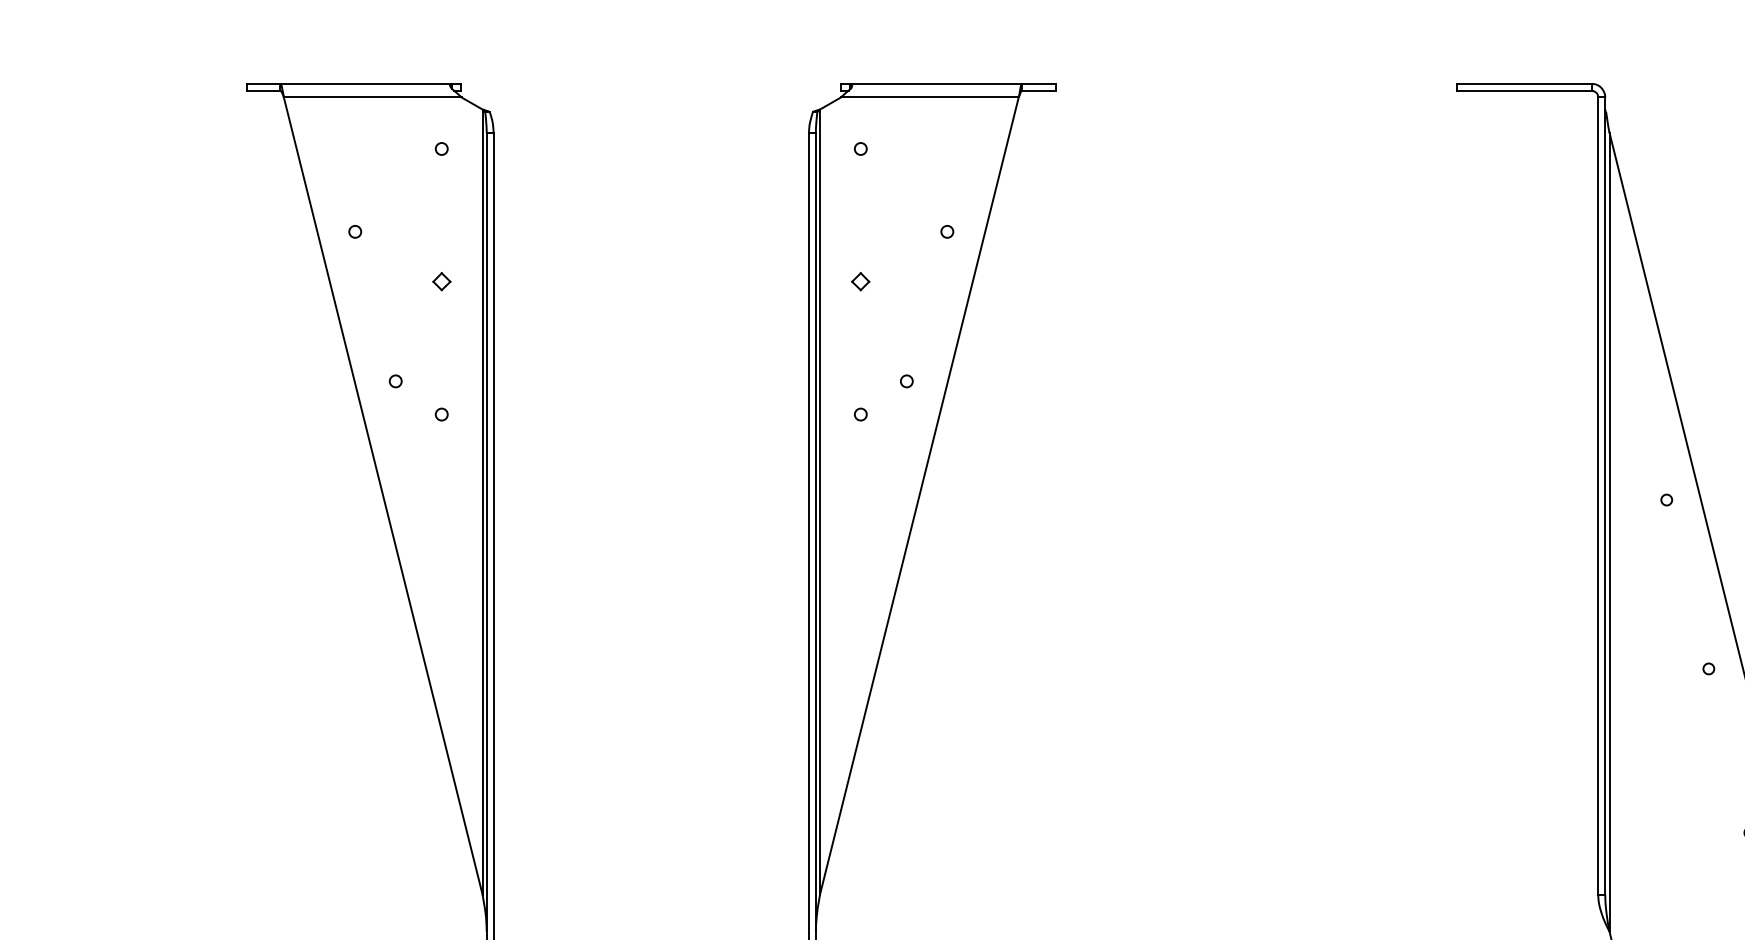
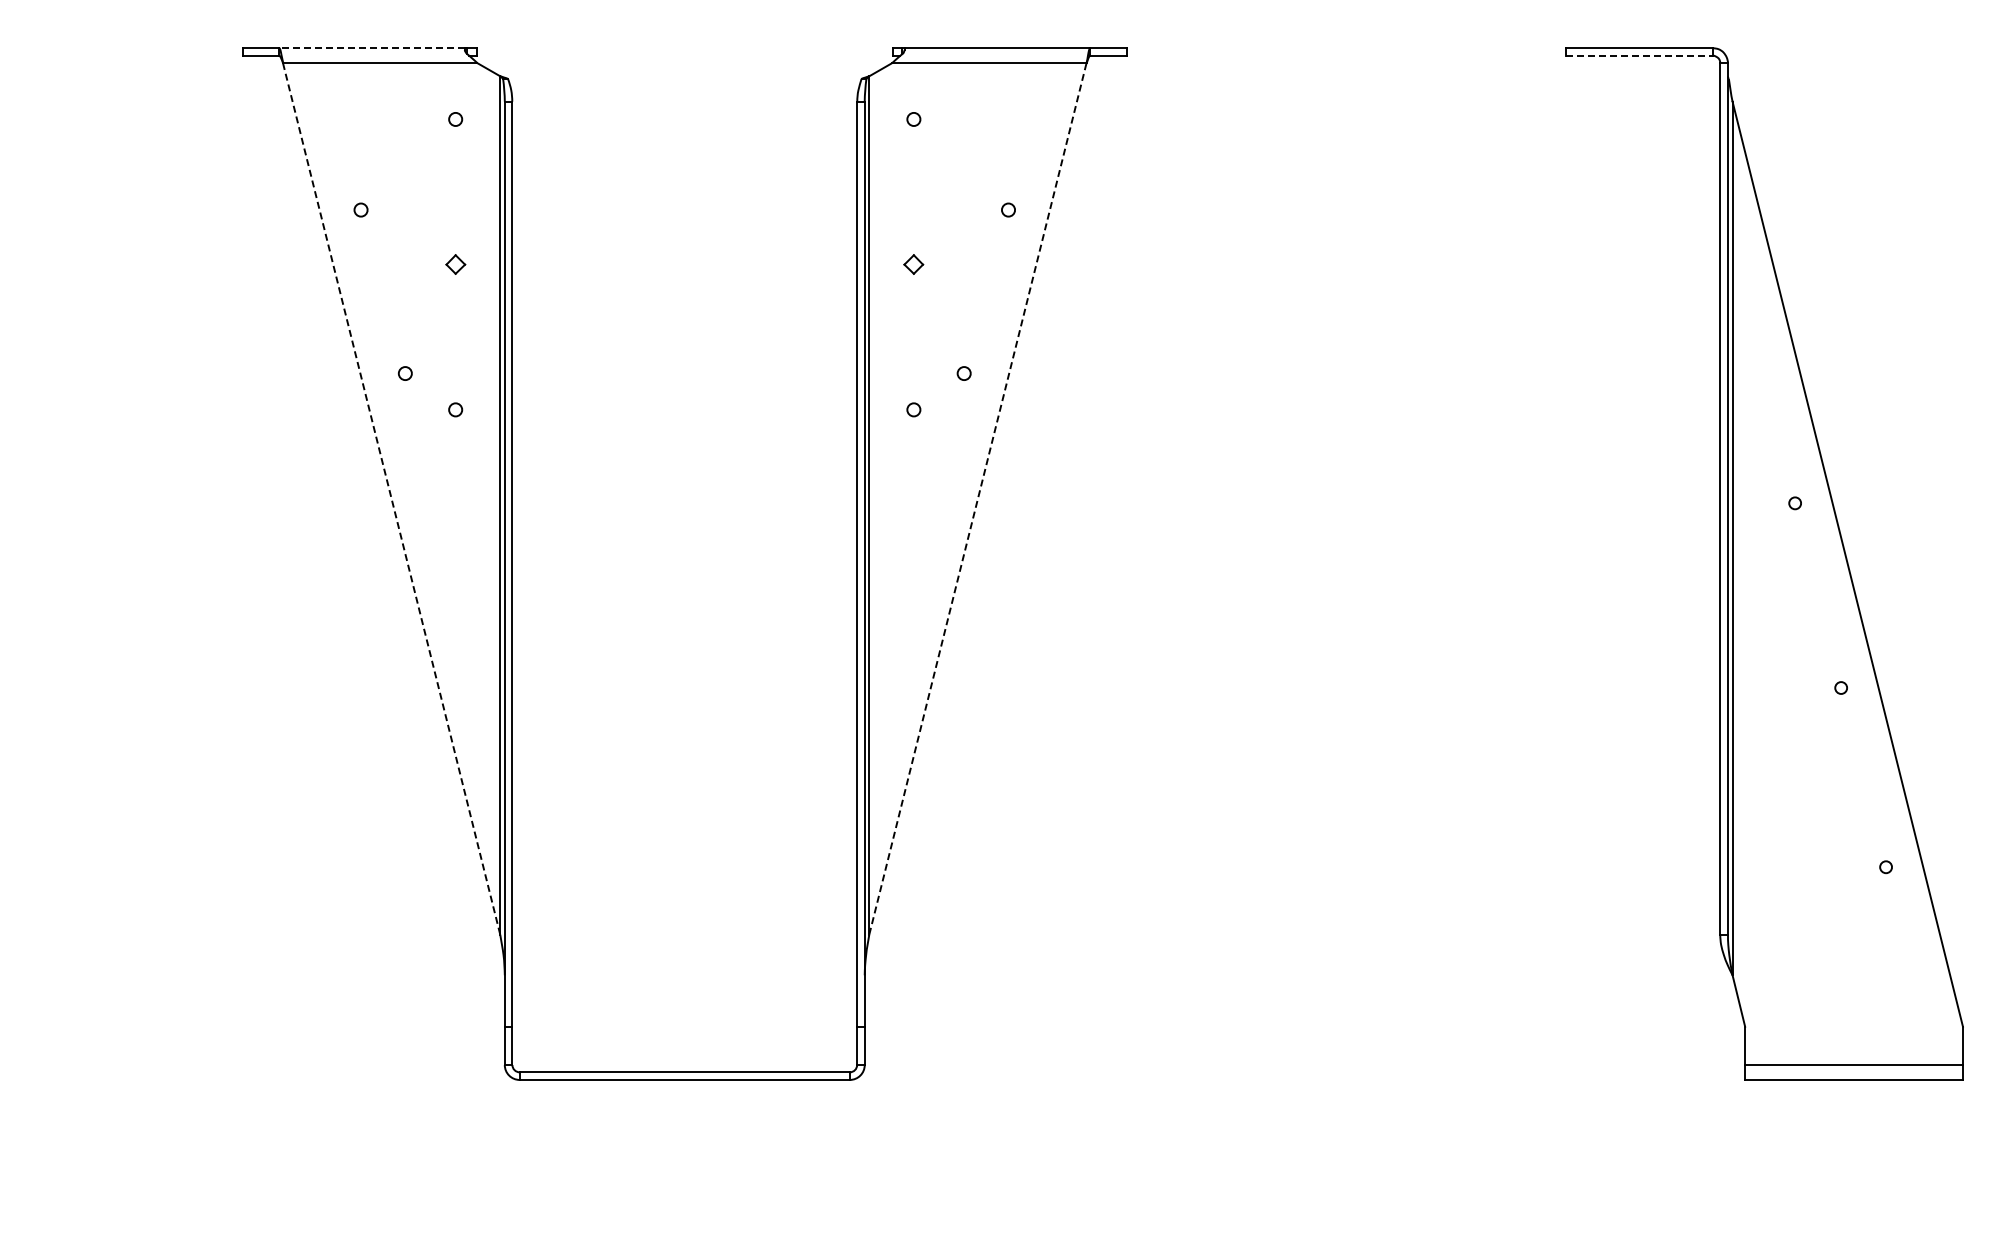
line: (365, 84) -> (372, 48), solid -> dashed
line: (1524, 90) -> (1639, 55), solid -> dashed
line: (919, 495) -> (978, 498), solid -> dashed
line: (383, 496) -> (391, 499), solid -> dashed

